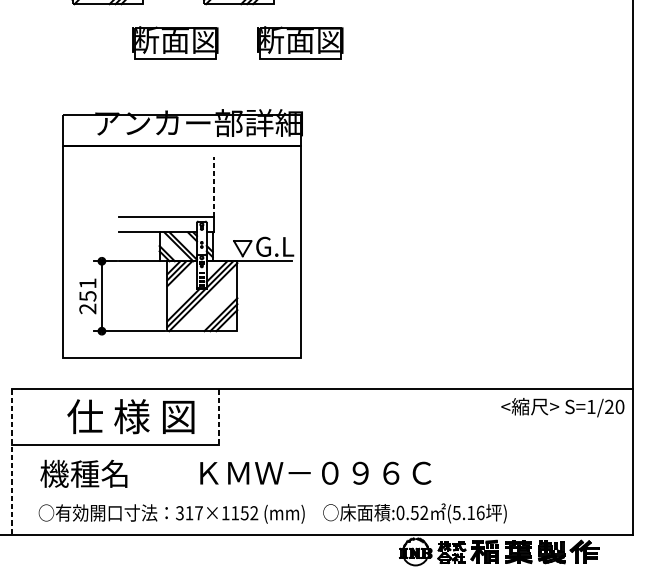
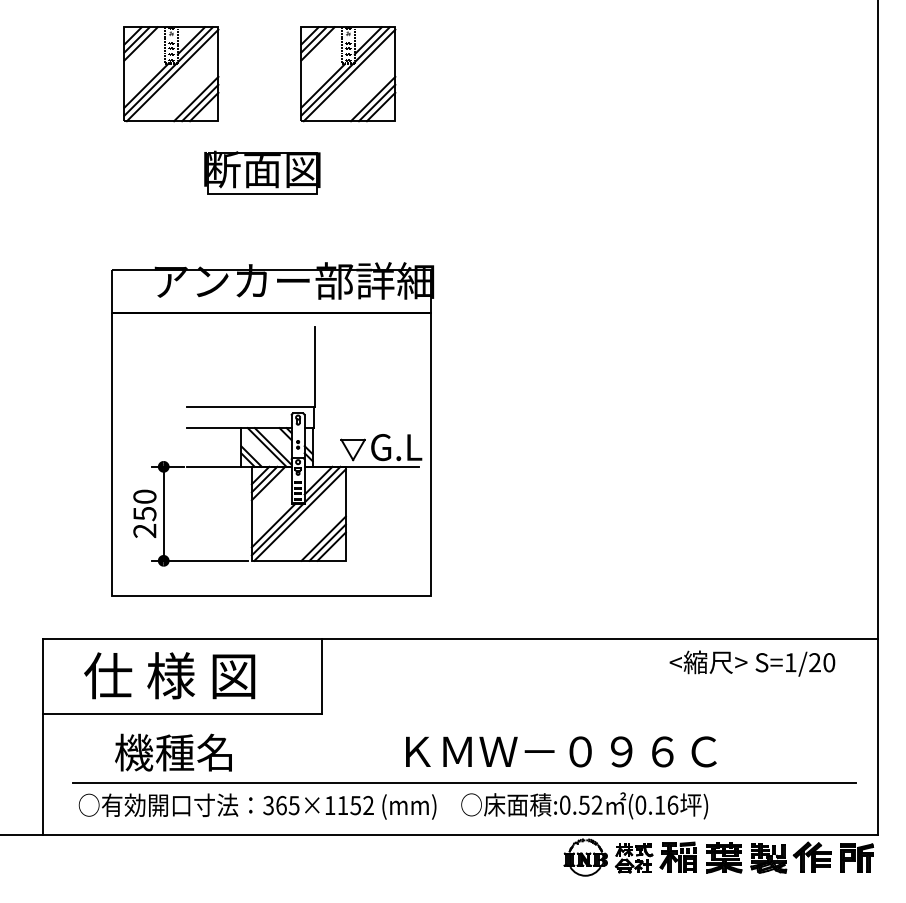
part: (300, 42) -> (430, 172), removed
line: (214, 186) -> (315, 366), dashed -> solid
text: (87, 283) -> (144, 496), 251 -> 250
text: (562, 407) -> (752, 663), moved
text: (130, 416) -> (169, 675), moved
line: (219, 417) -> (321, 676), dashed -> solid
line: (12, 461) -> (43, 736), dashed -> solid
text: (83, 473) -> (173, 752), moved
text: (315, 473) -> (561, 751), moved
line: (325, 496) -> (464, 782), added
text: (456, 512) -> (640, 804), (5.16 -> (0.16
text: (193, 513) -> (287, 805), 317×1152 -> 365×1152
part: (617, 551) -> (856, 857), added

